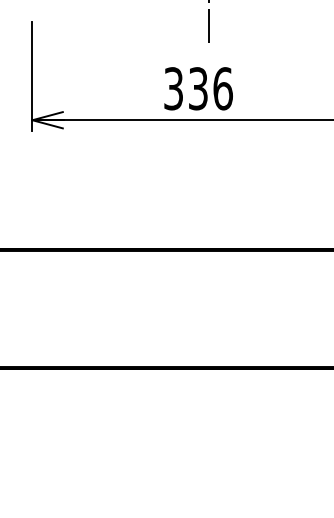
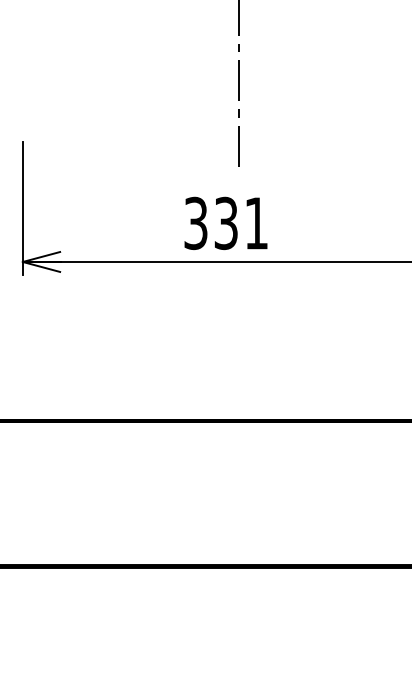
text: (223, 88) -> (256, 223), 336 -> 331

